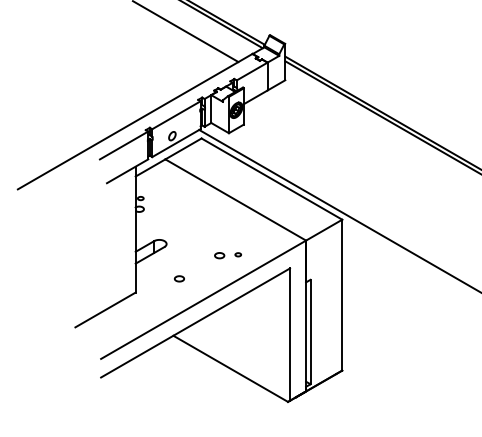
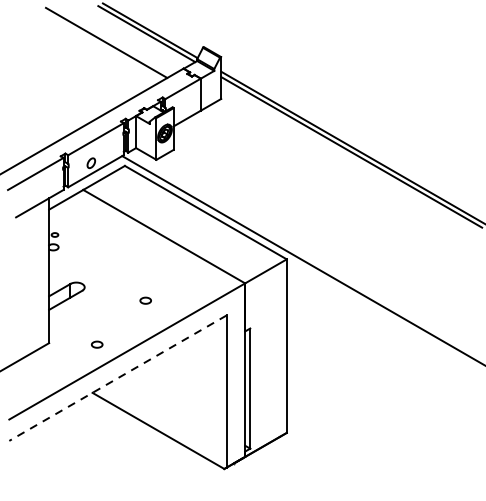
part: (237, 254) -> (166, 299), removed
part: (179, 278) -> (97, 344), moved
line: (195, 323) -> (117, 378), solid -> dashed

